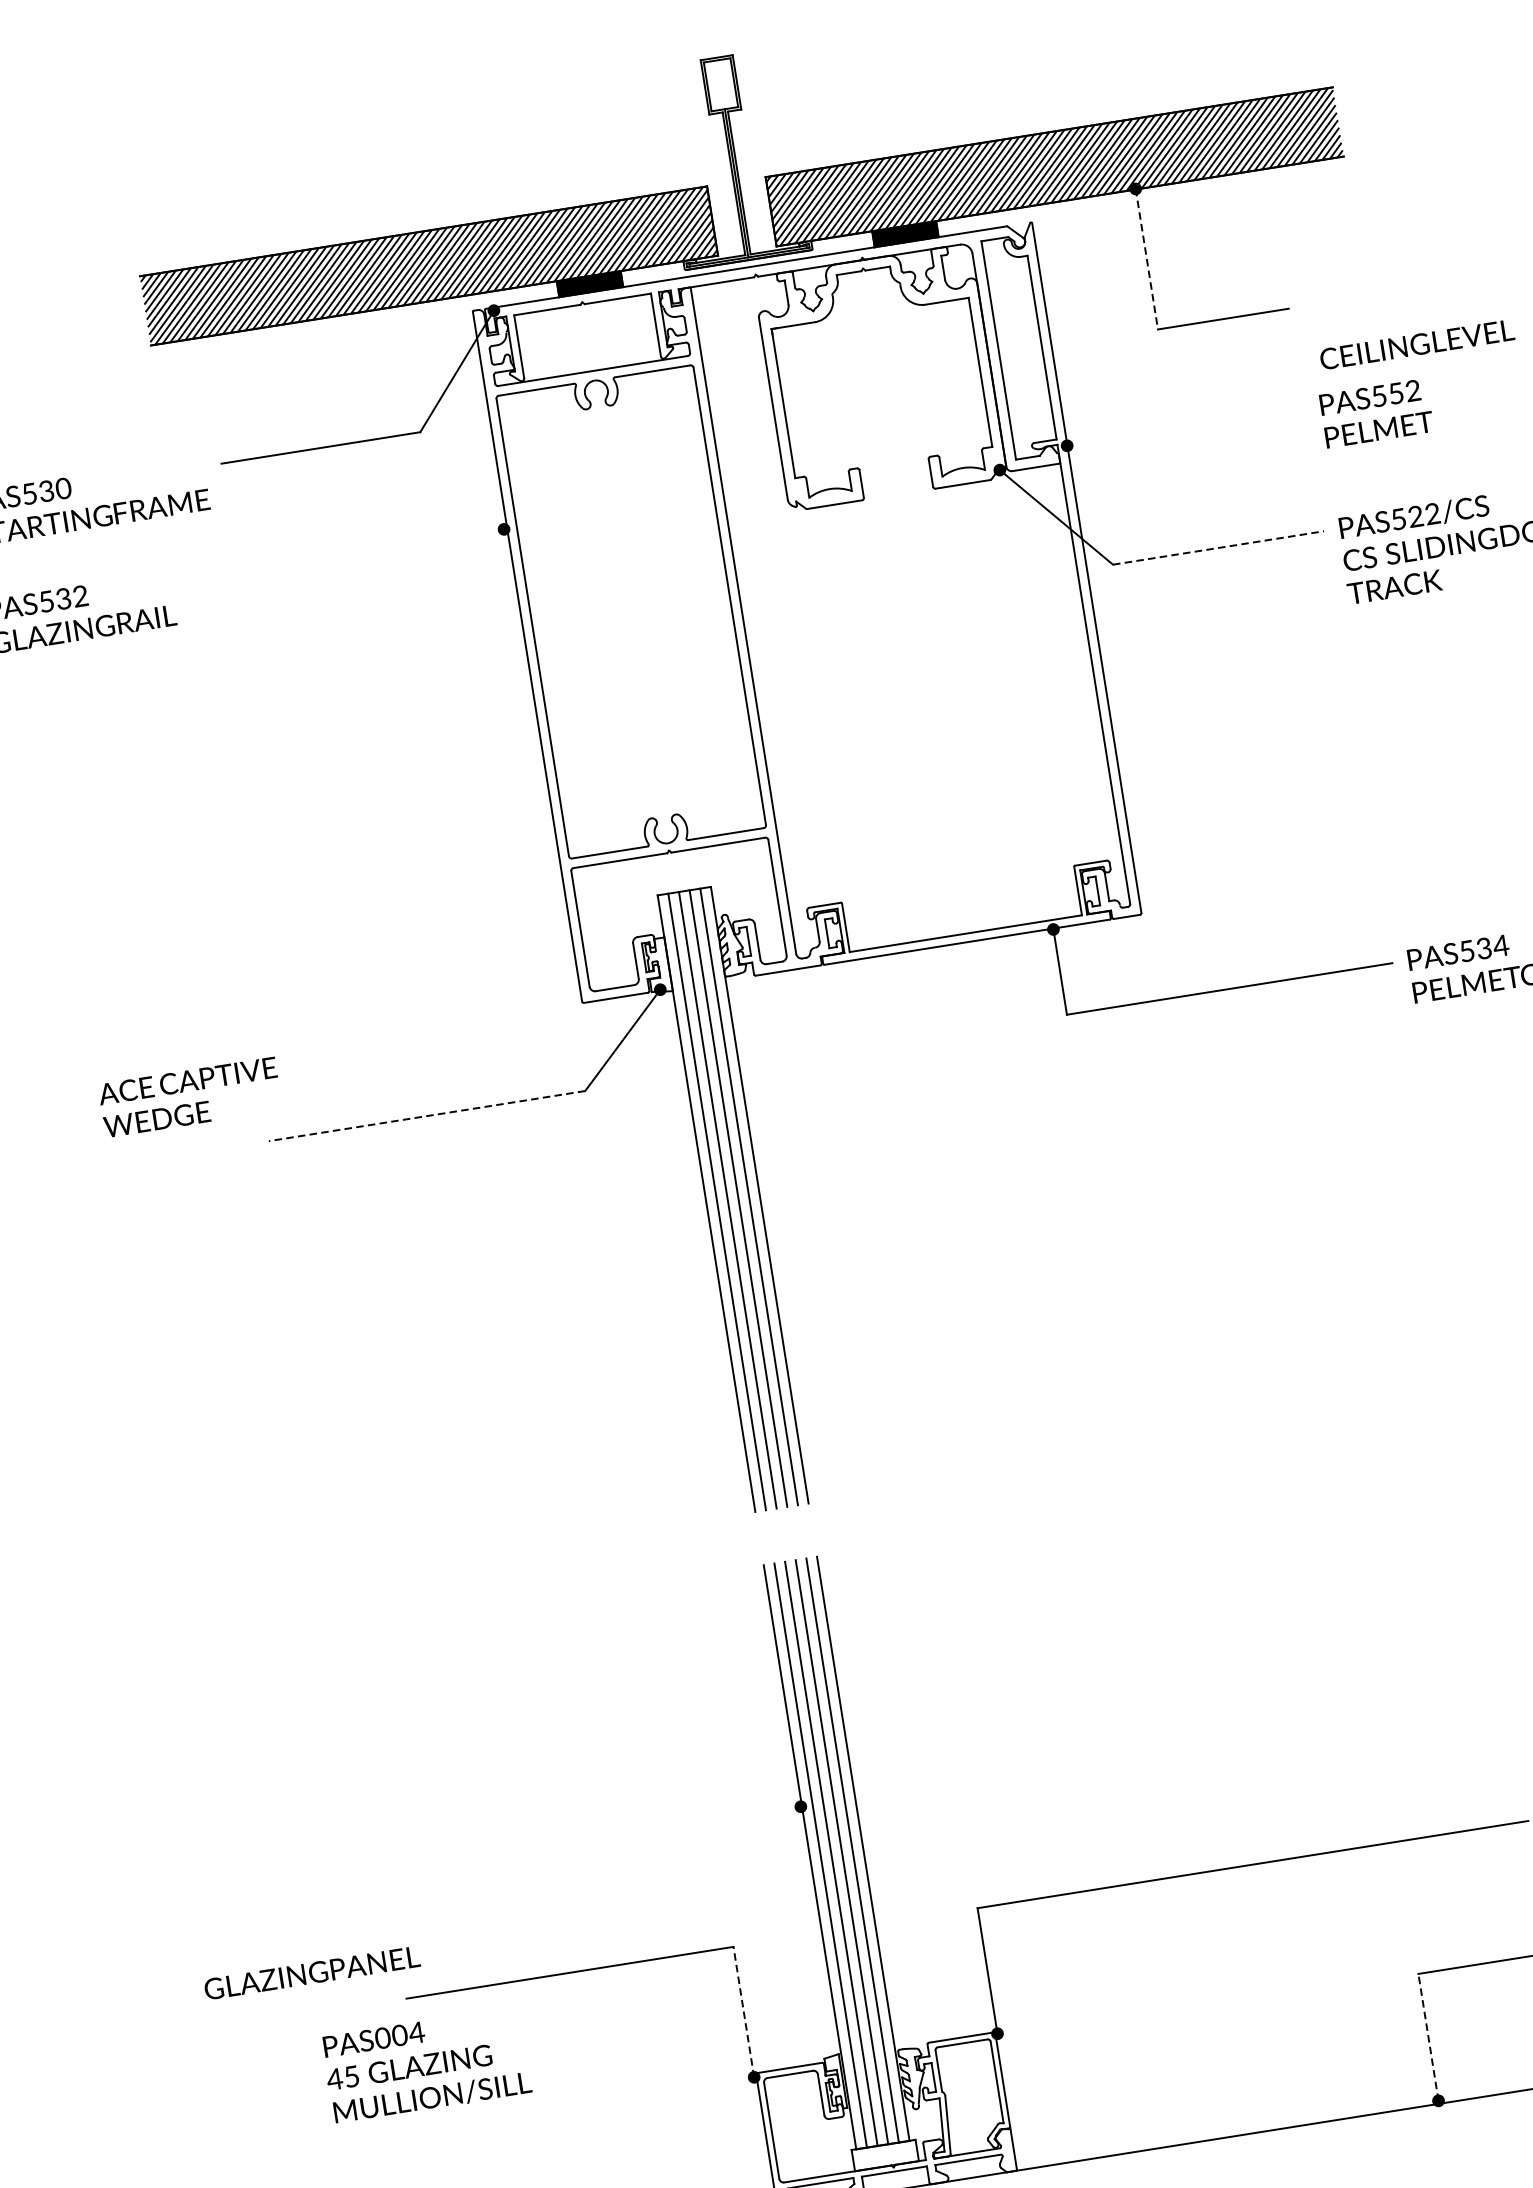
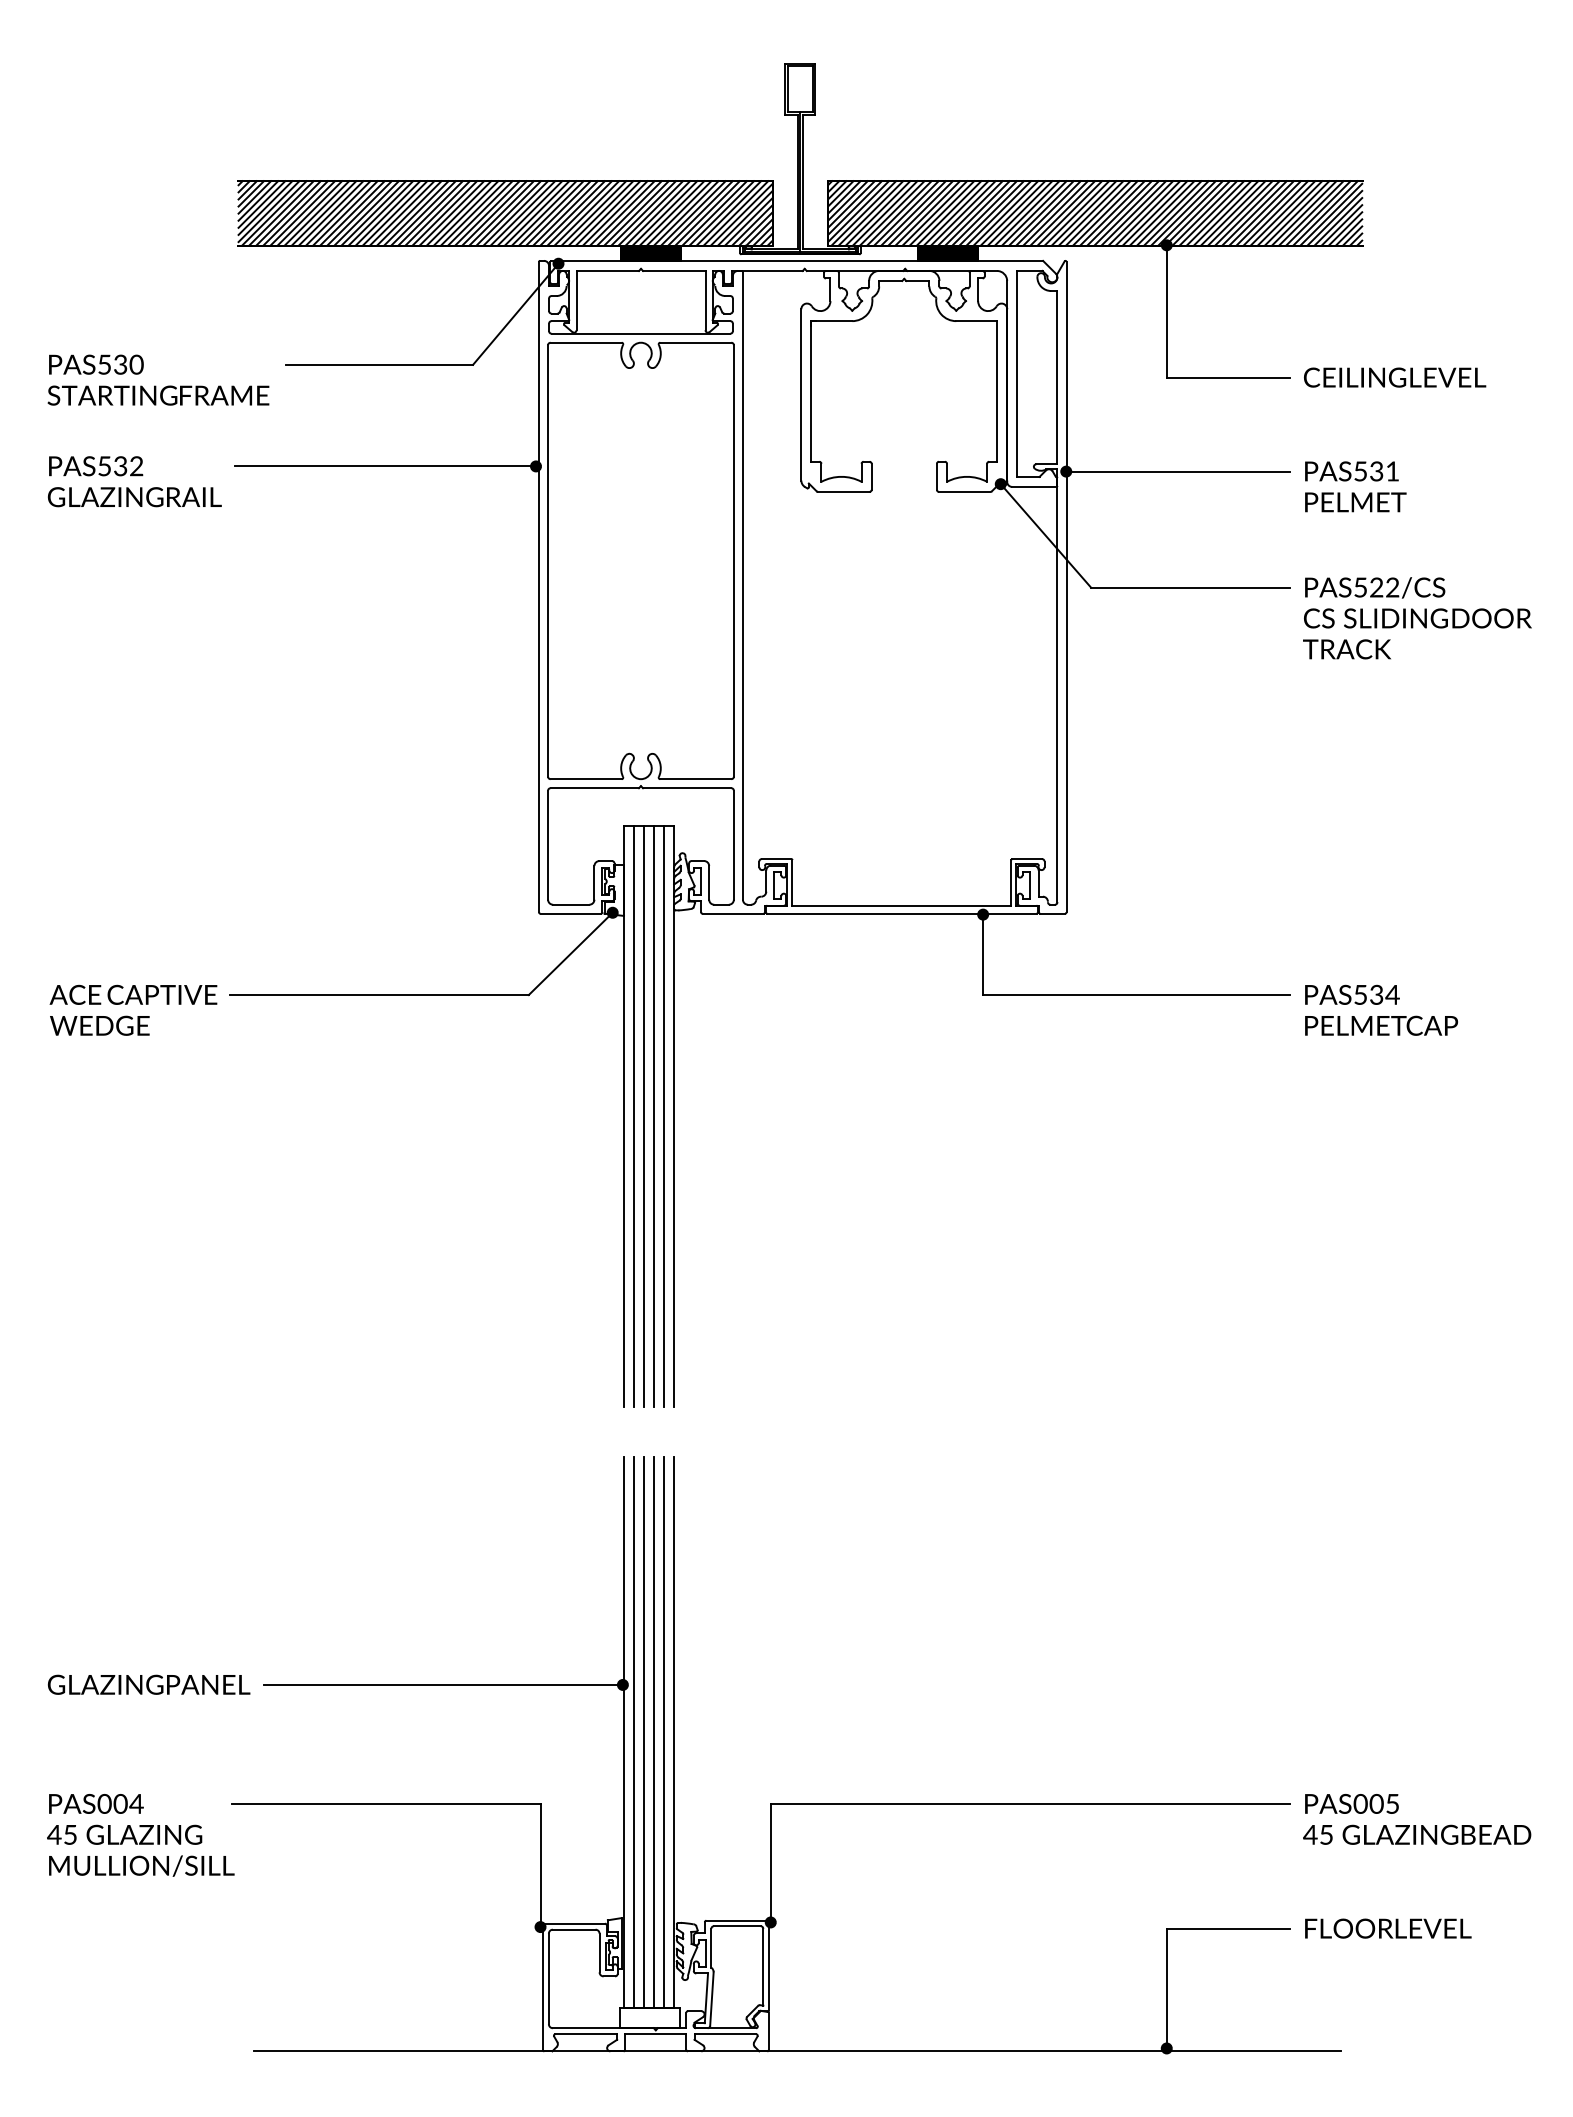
line: (1146, 260) -> (1166, 312), dashed -> solid
text: (1417, 344) -> (1395, 377), moved
text: (1404, 392) -> (1384, 471), PAS552 -> PAS531
line: (1186, 426) -> (1178, 471), added
line: (1219, 547) -> (1191, 587), dashed -> solid
line: (344, 554) -> (385, 466), added
text: (190, 1096) -> (133, 1009), moved
line: (426, 1116) -> (379, 995), dashed -> solid
line: (610, 1836) -> (443, 1684), added
text: (311, 1972) -> (148, 1684), moved
line: (743, 2012) -> (540, 1865), dashed -> solid
line: (1428, 2037) -> (1166, 1988), dashed -> solid
text: (426, 2065) -> (140, 1835), moved

